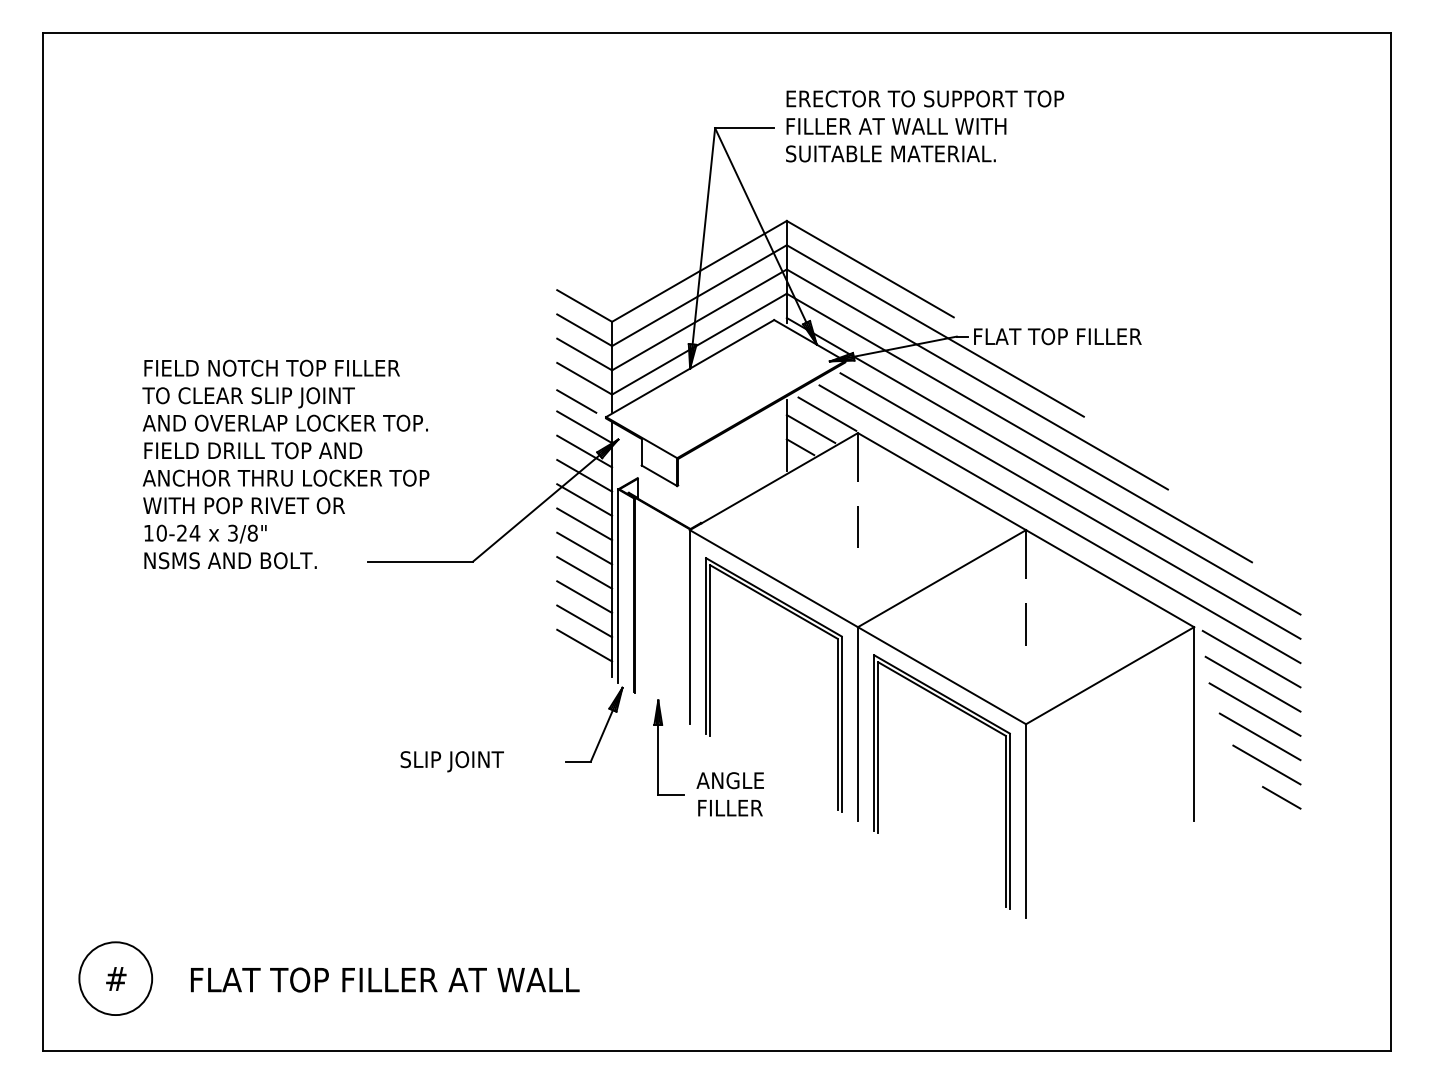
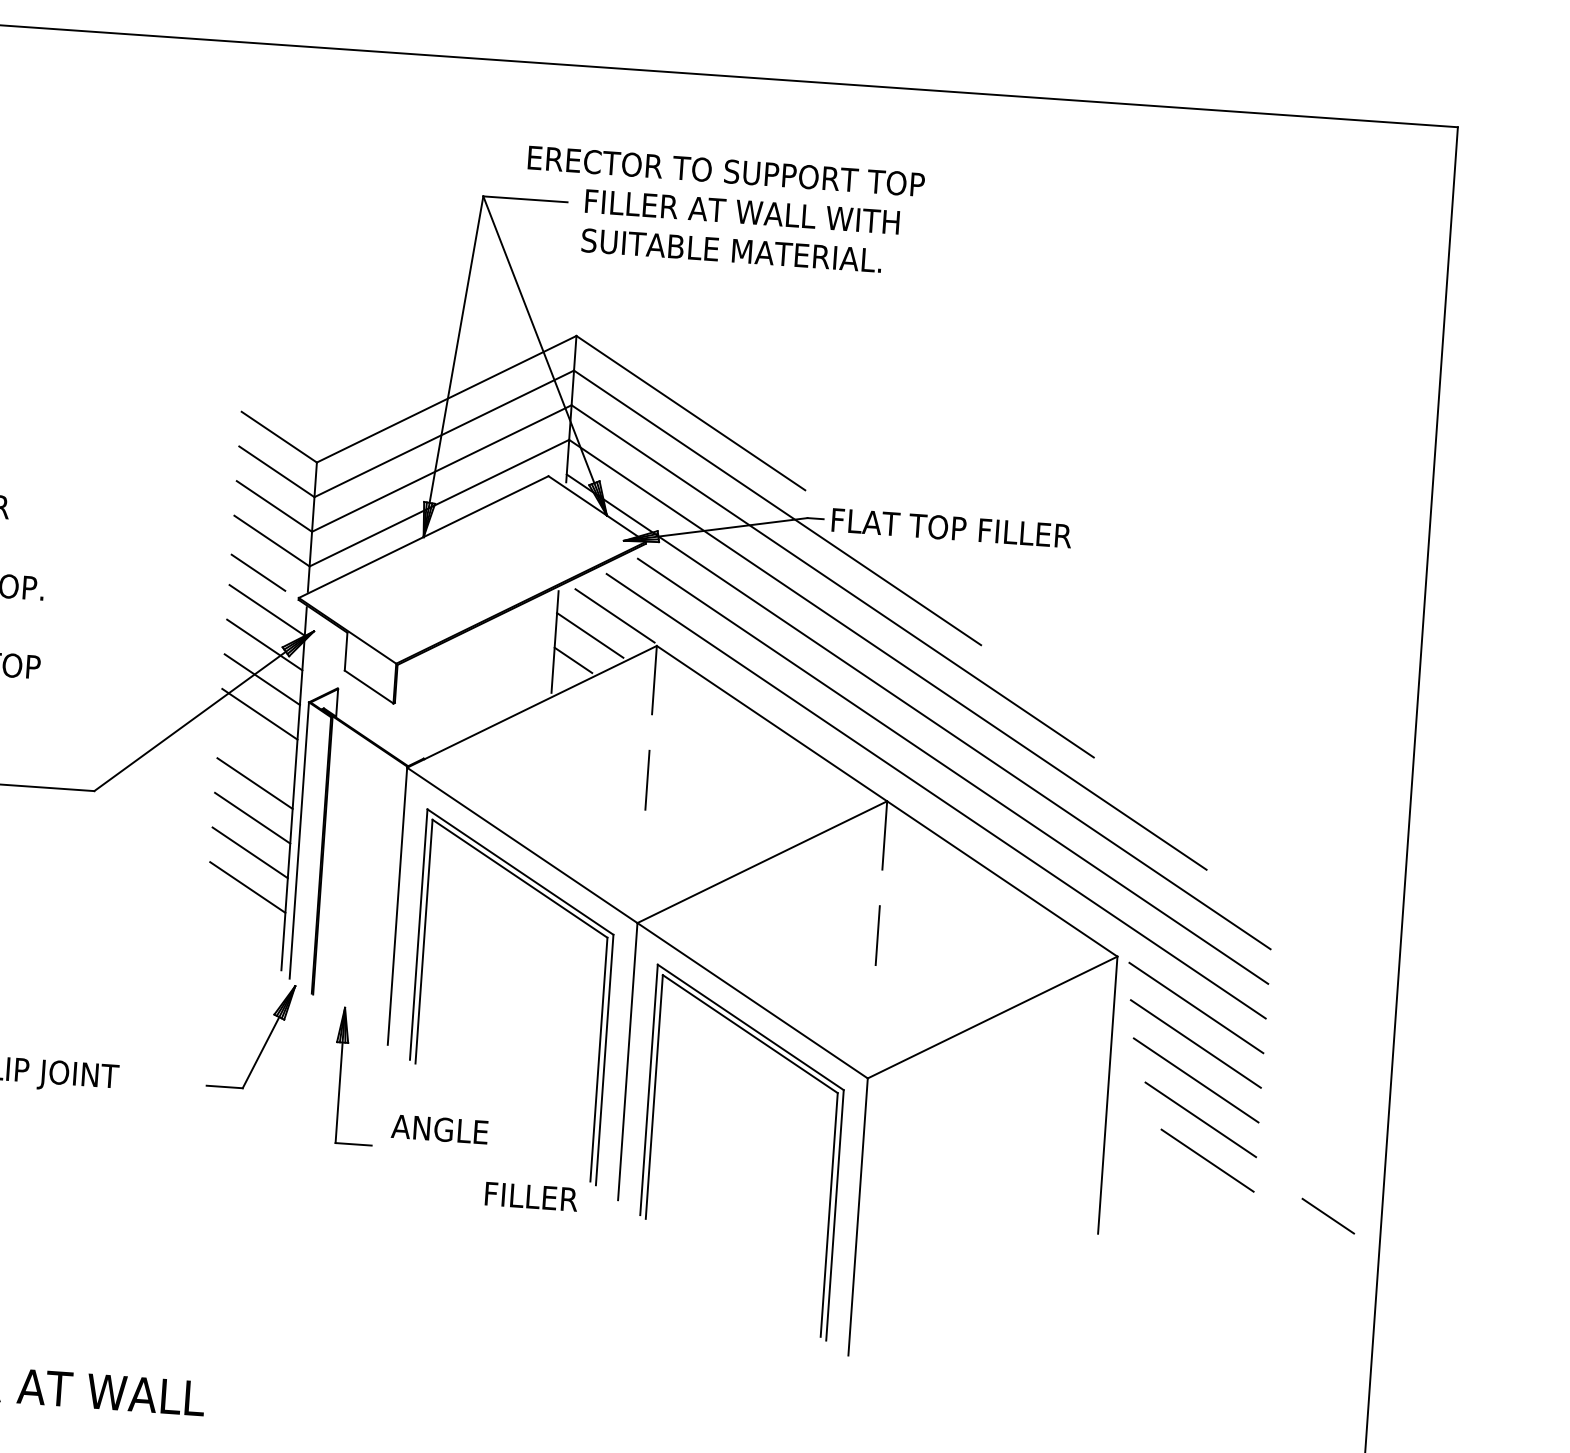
text: (925, 98) -> (726, 170), moved
line: (584, 524) -> (257, 749), removed
line: (584, 645) -> (245, 921), removed
line: (1281, 797) -> (1327, 1215), moved
text: (730, 808) -> (531, 1197), moved

